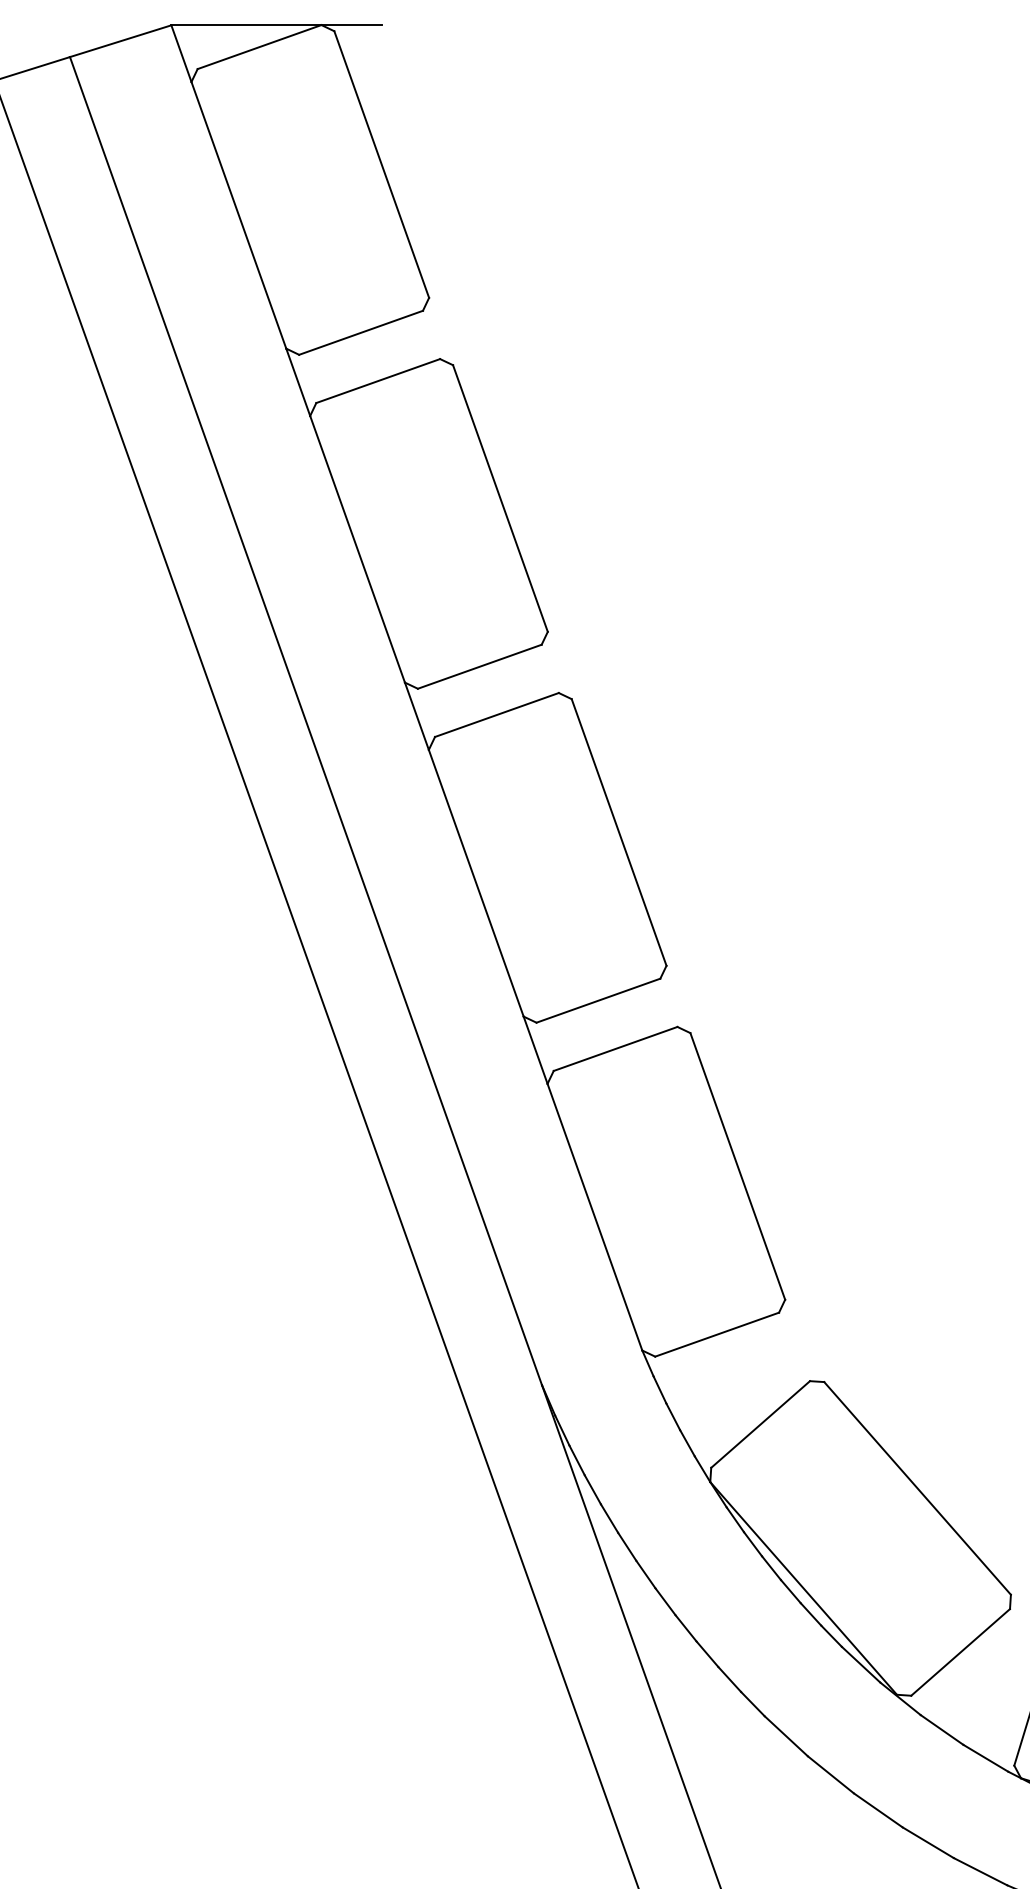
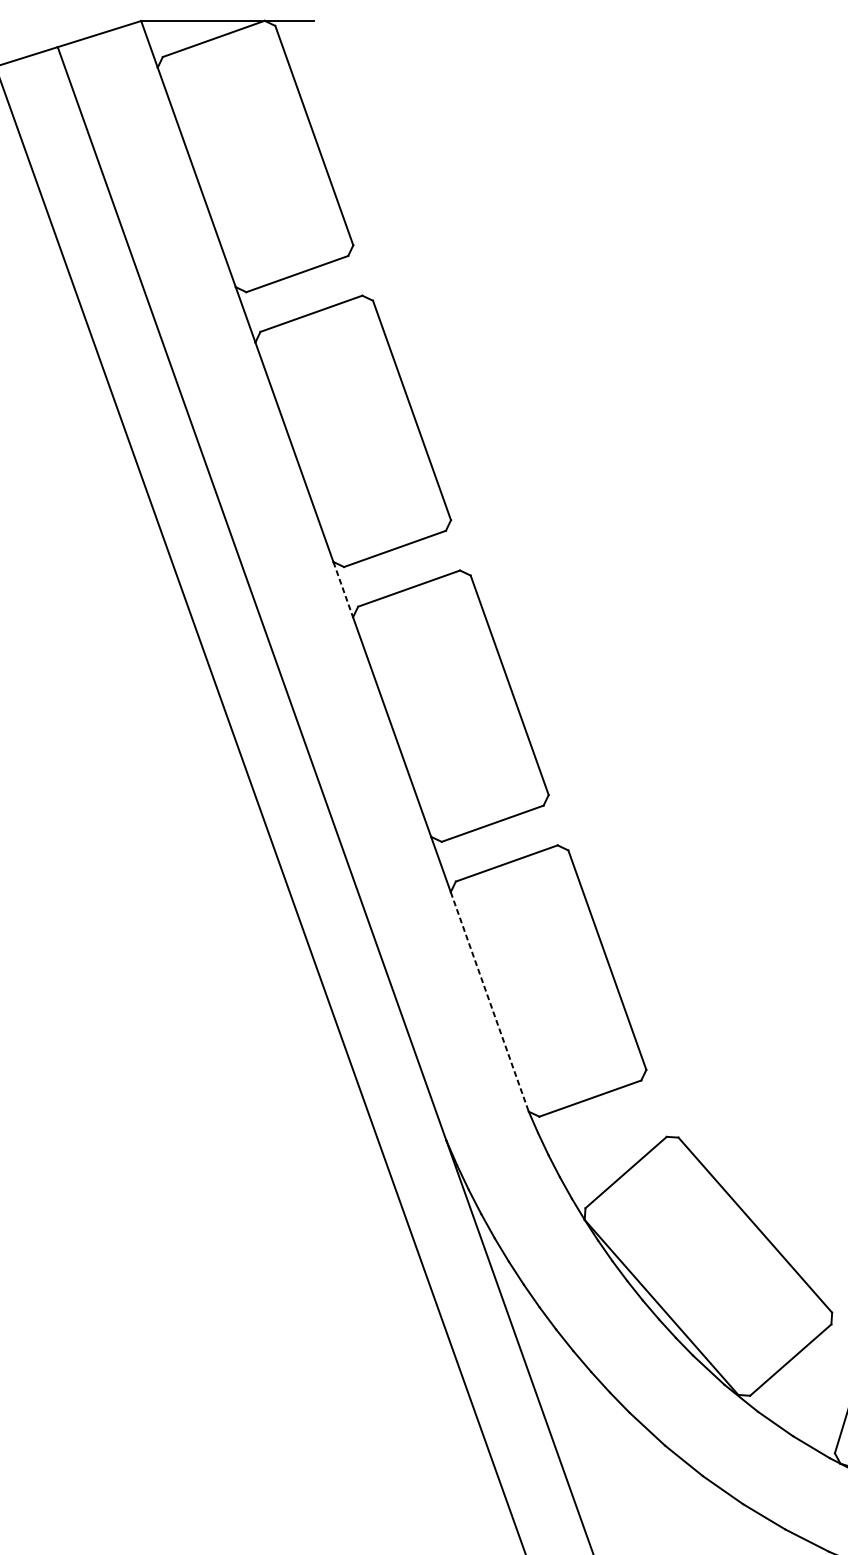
line: (416, 716) -> (342, 589), solid -> dashed
line: (594, 1217) -> (489, 1002), solid -> dashed

